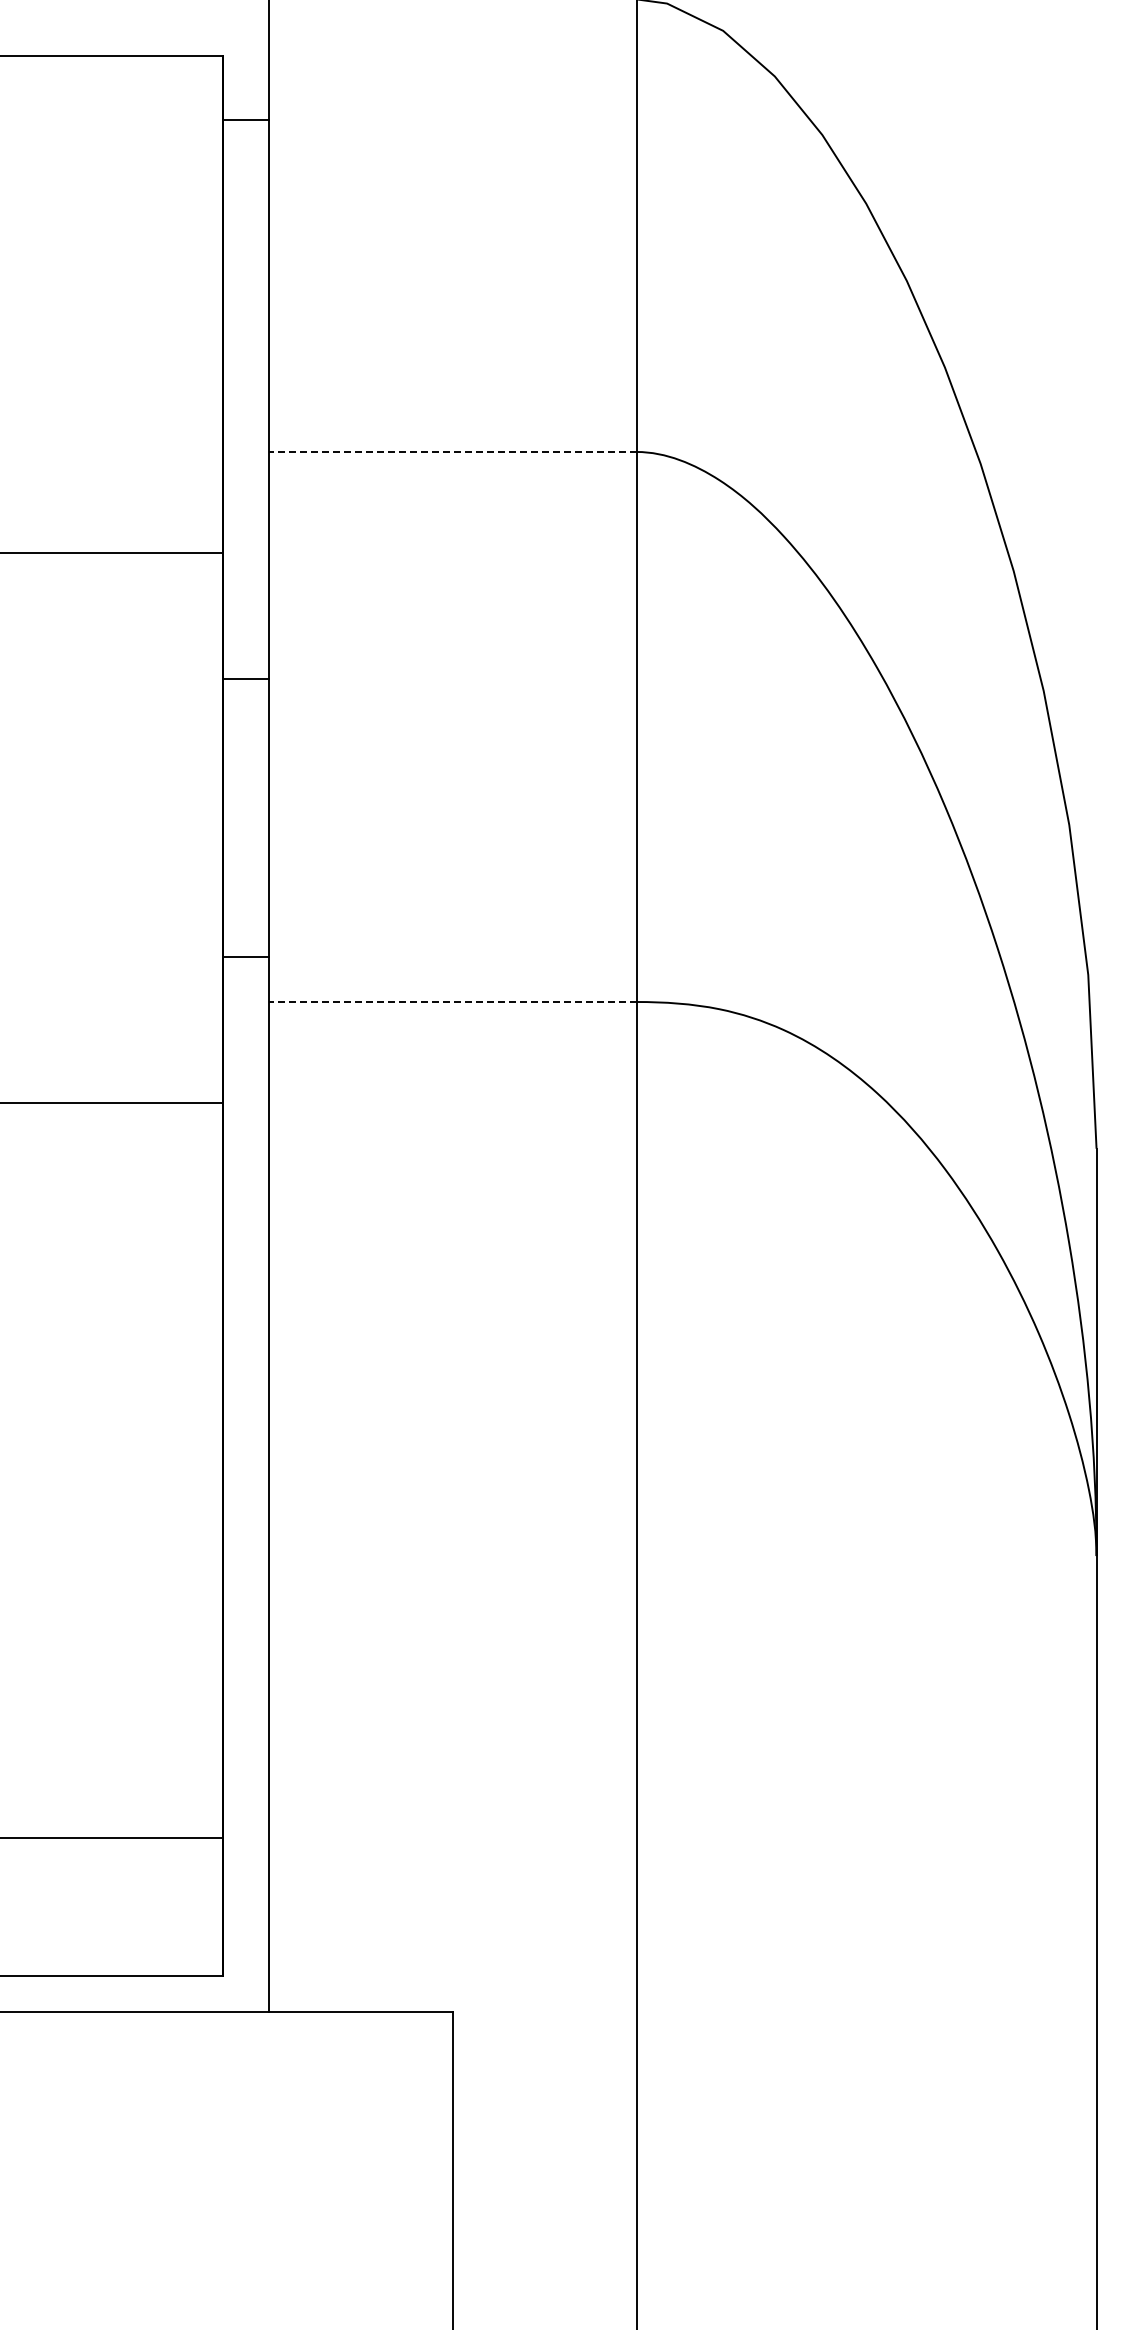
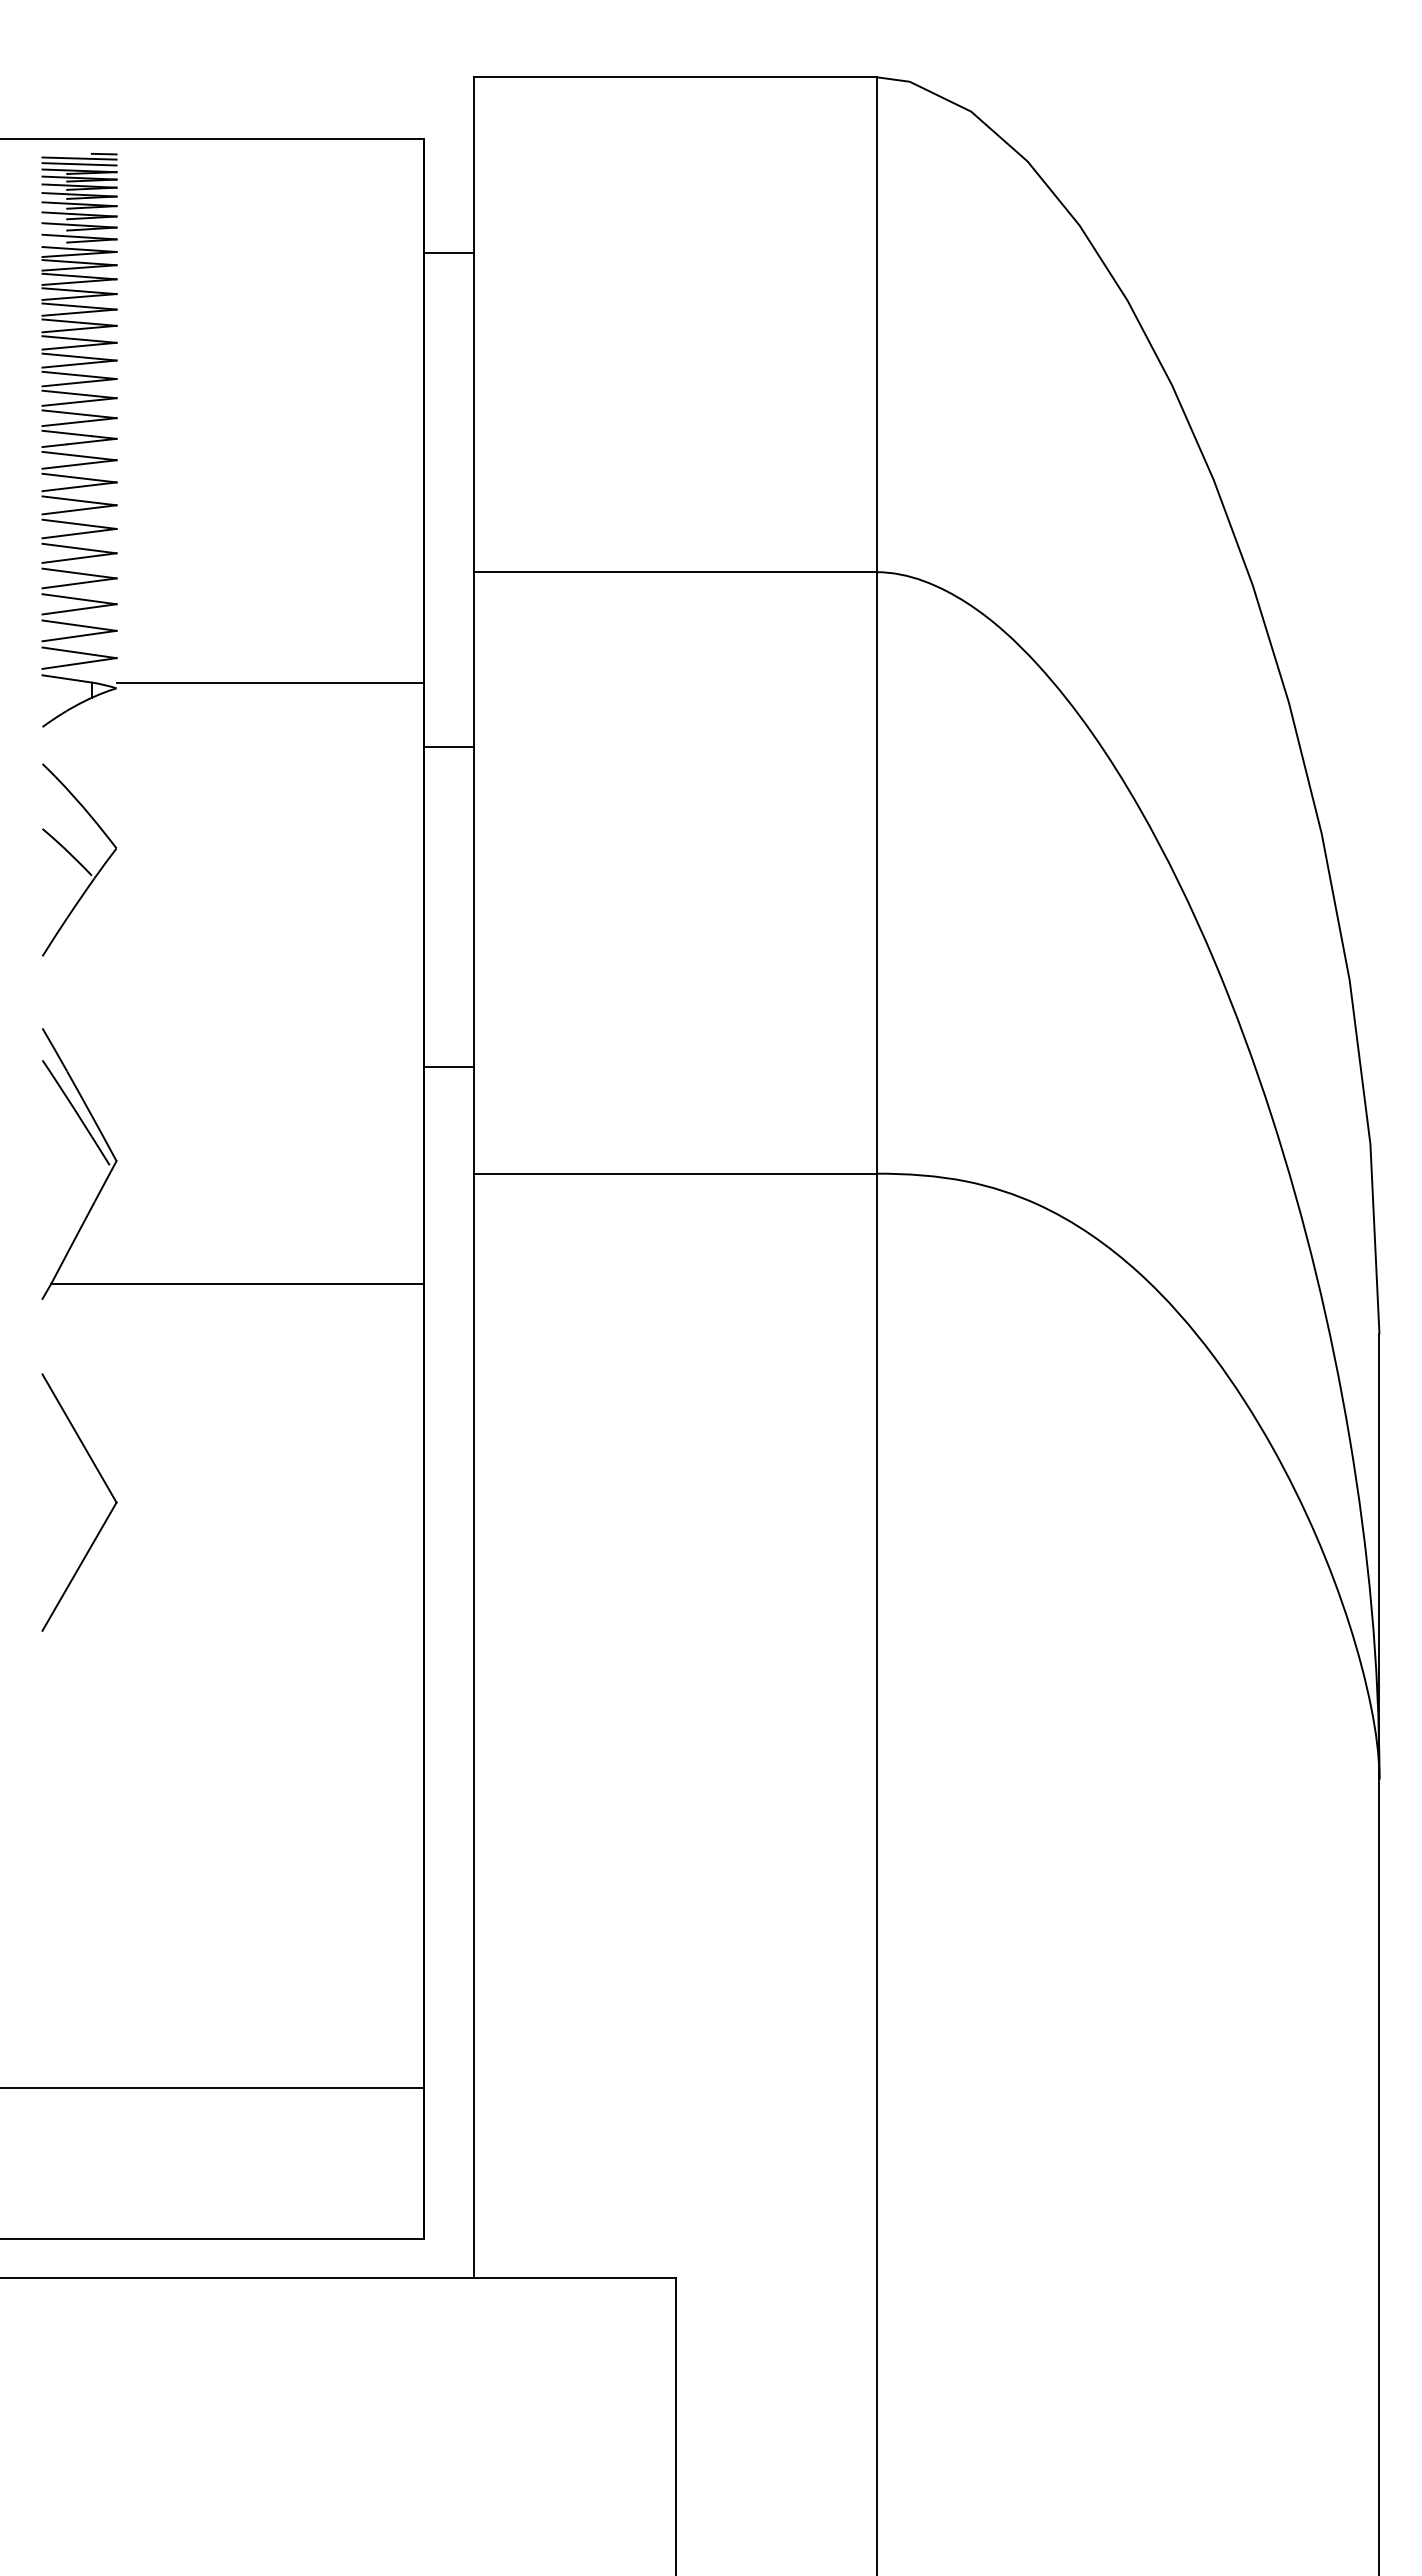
line: (246, 120) -> (449, 253), moved
line: (452, 452) -> (675, 572), dashed -> solid
line: (246, 679) -> (449, 747), moved
line: (246, 957) -> (449, 1066), moved
line: (452, 1001) -> (675, 1173), dashed -> solid

